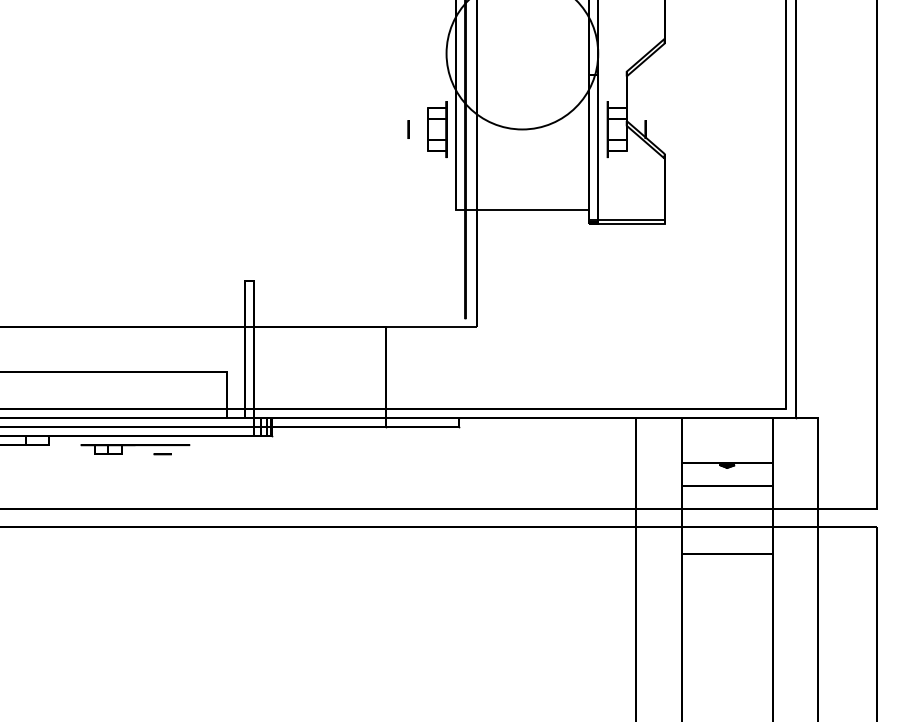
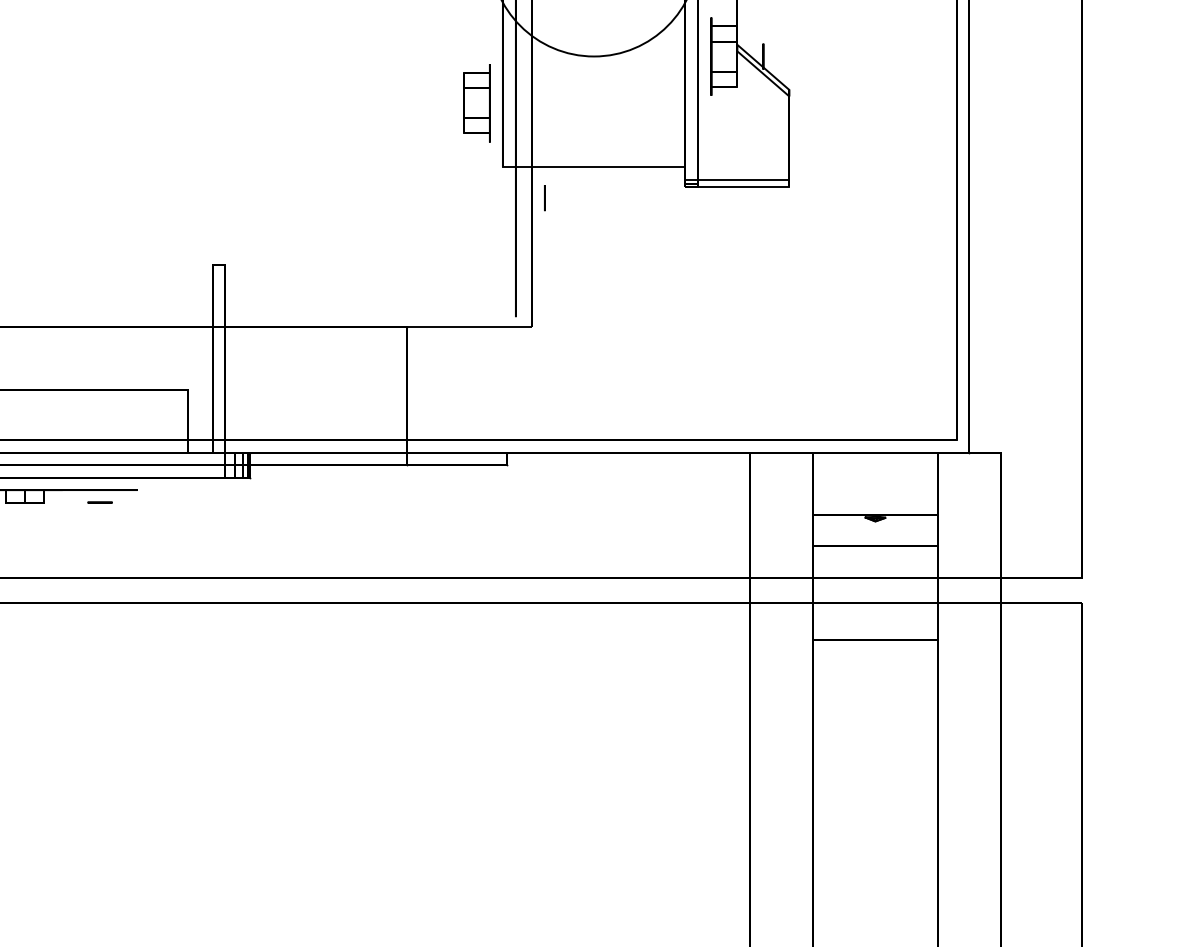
circle: (408, 129) -> (544, 198), moved
part: (437, 129) -> (477, 103), moved

